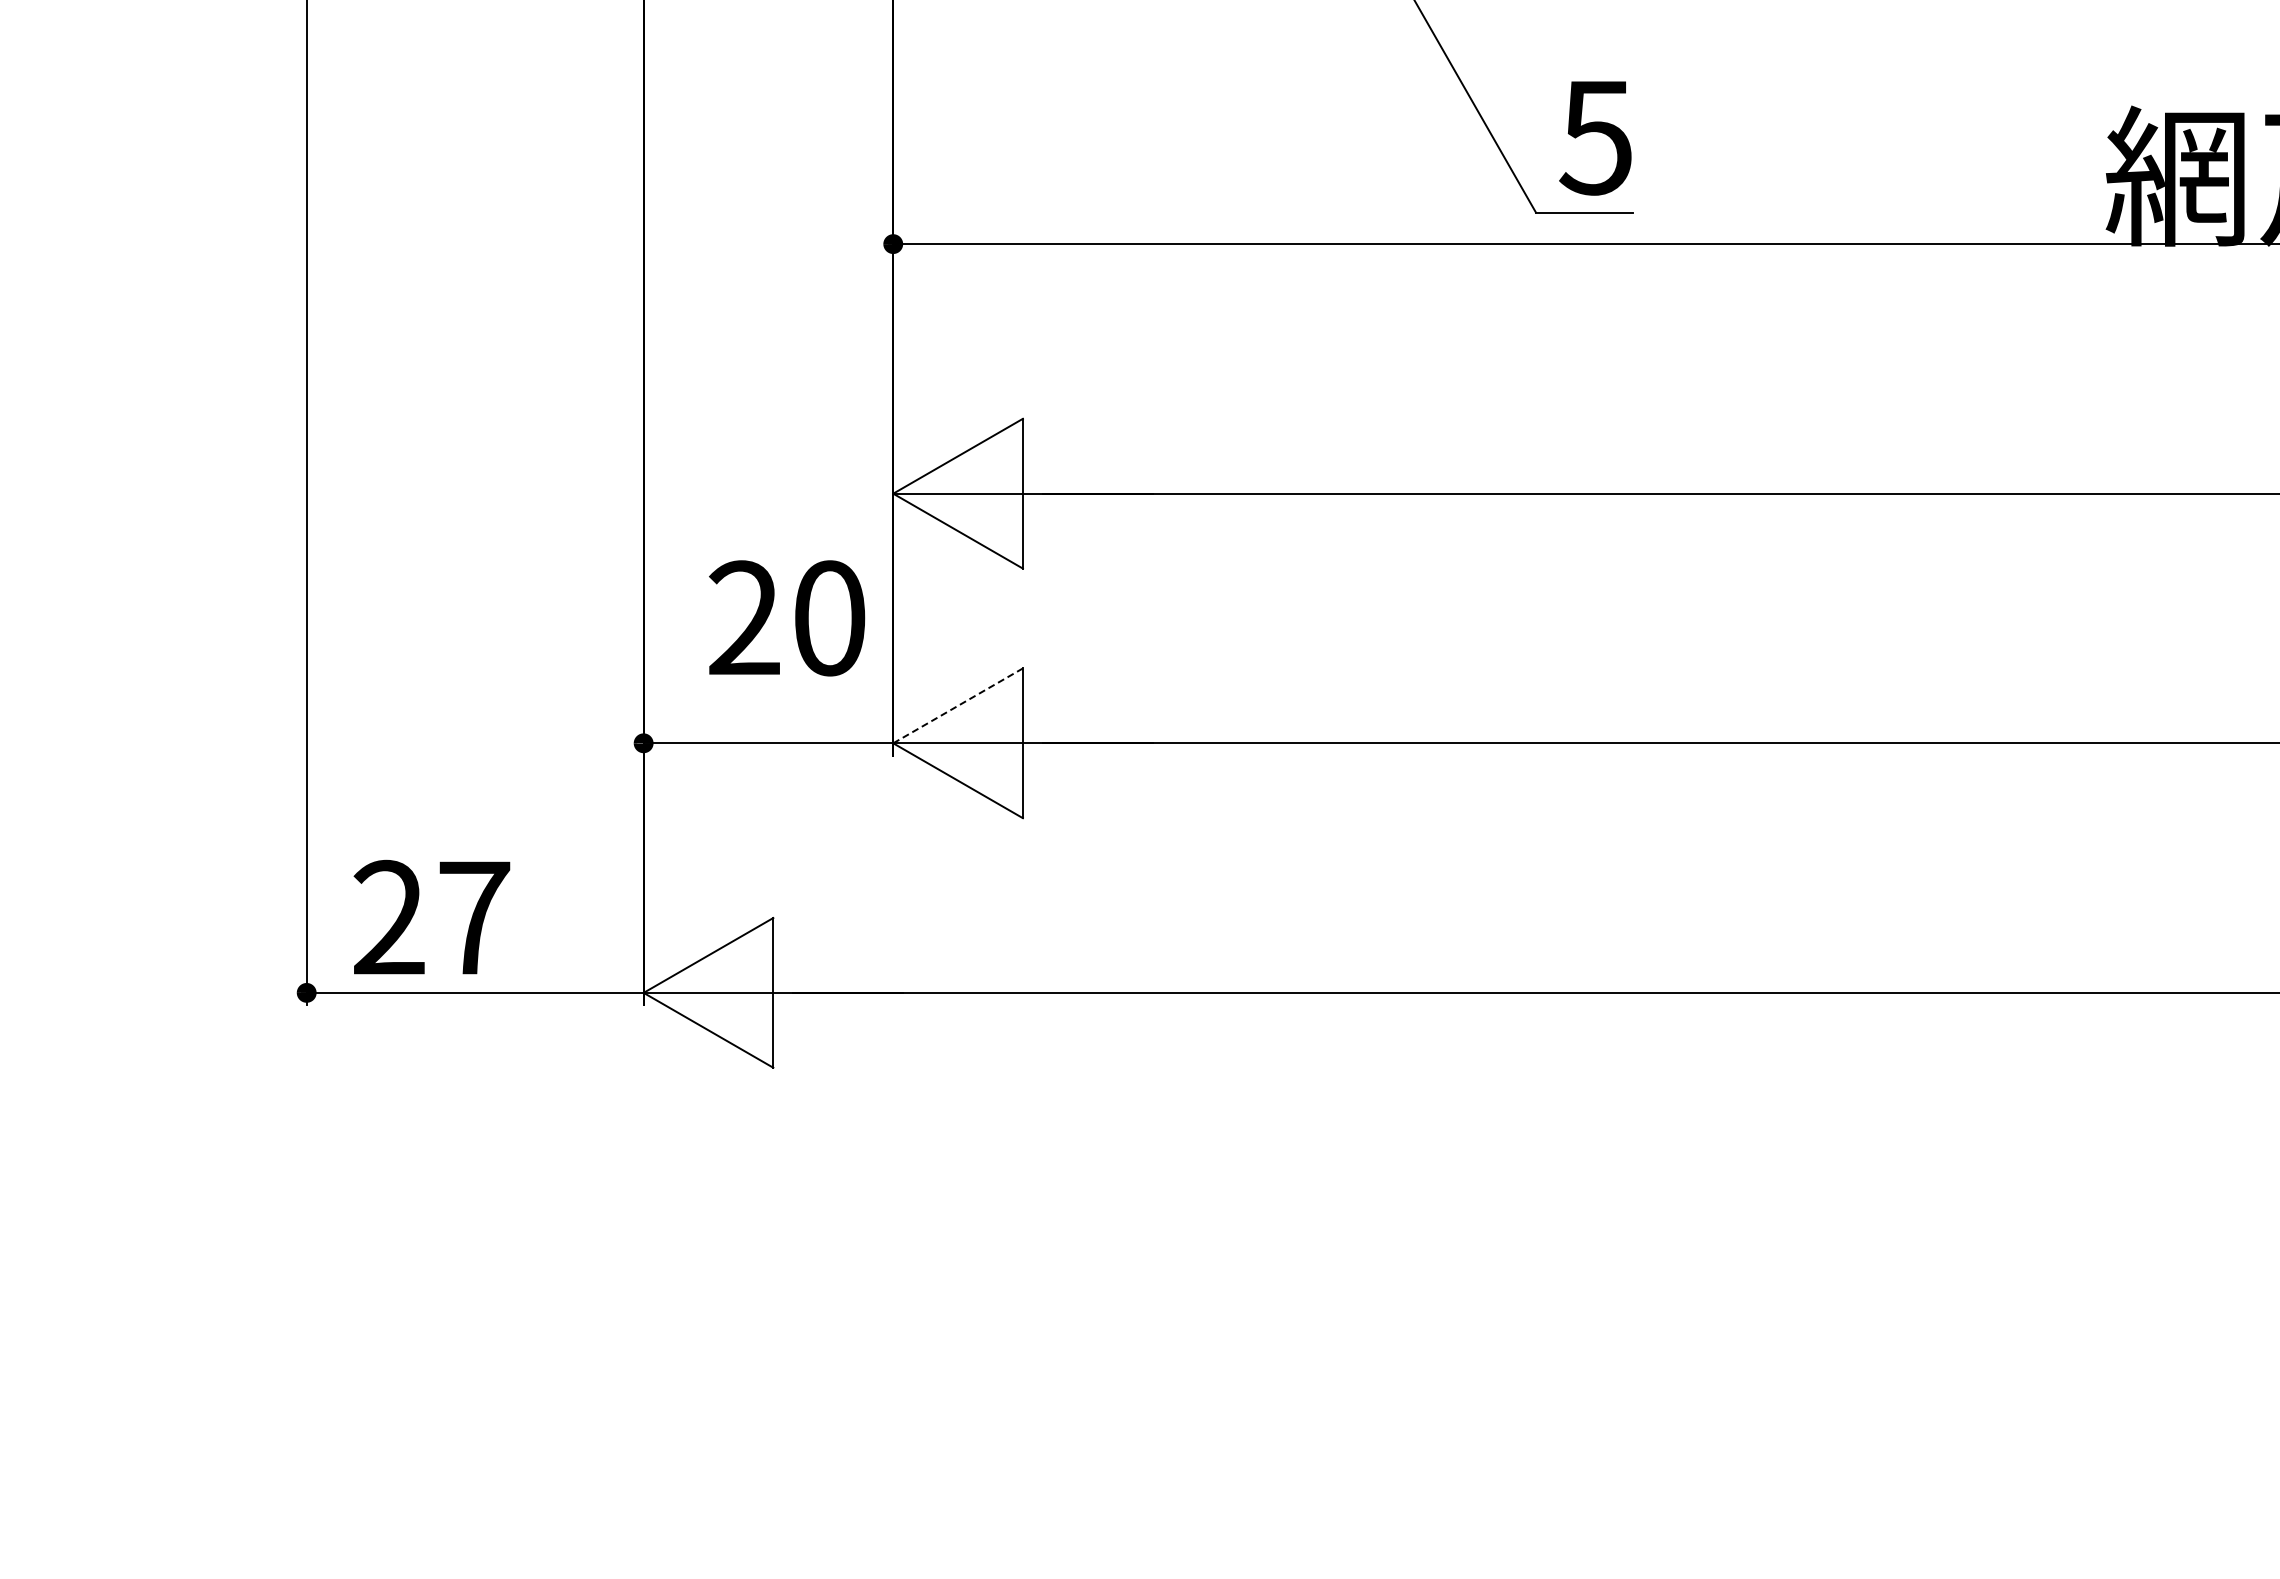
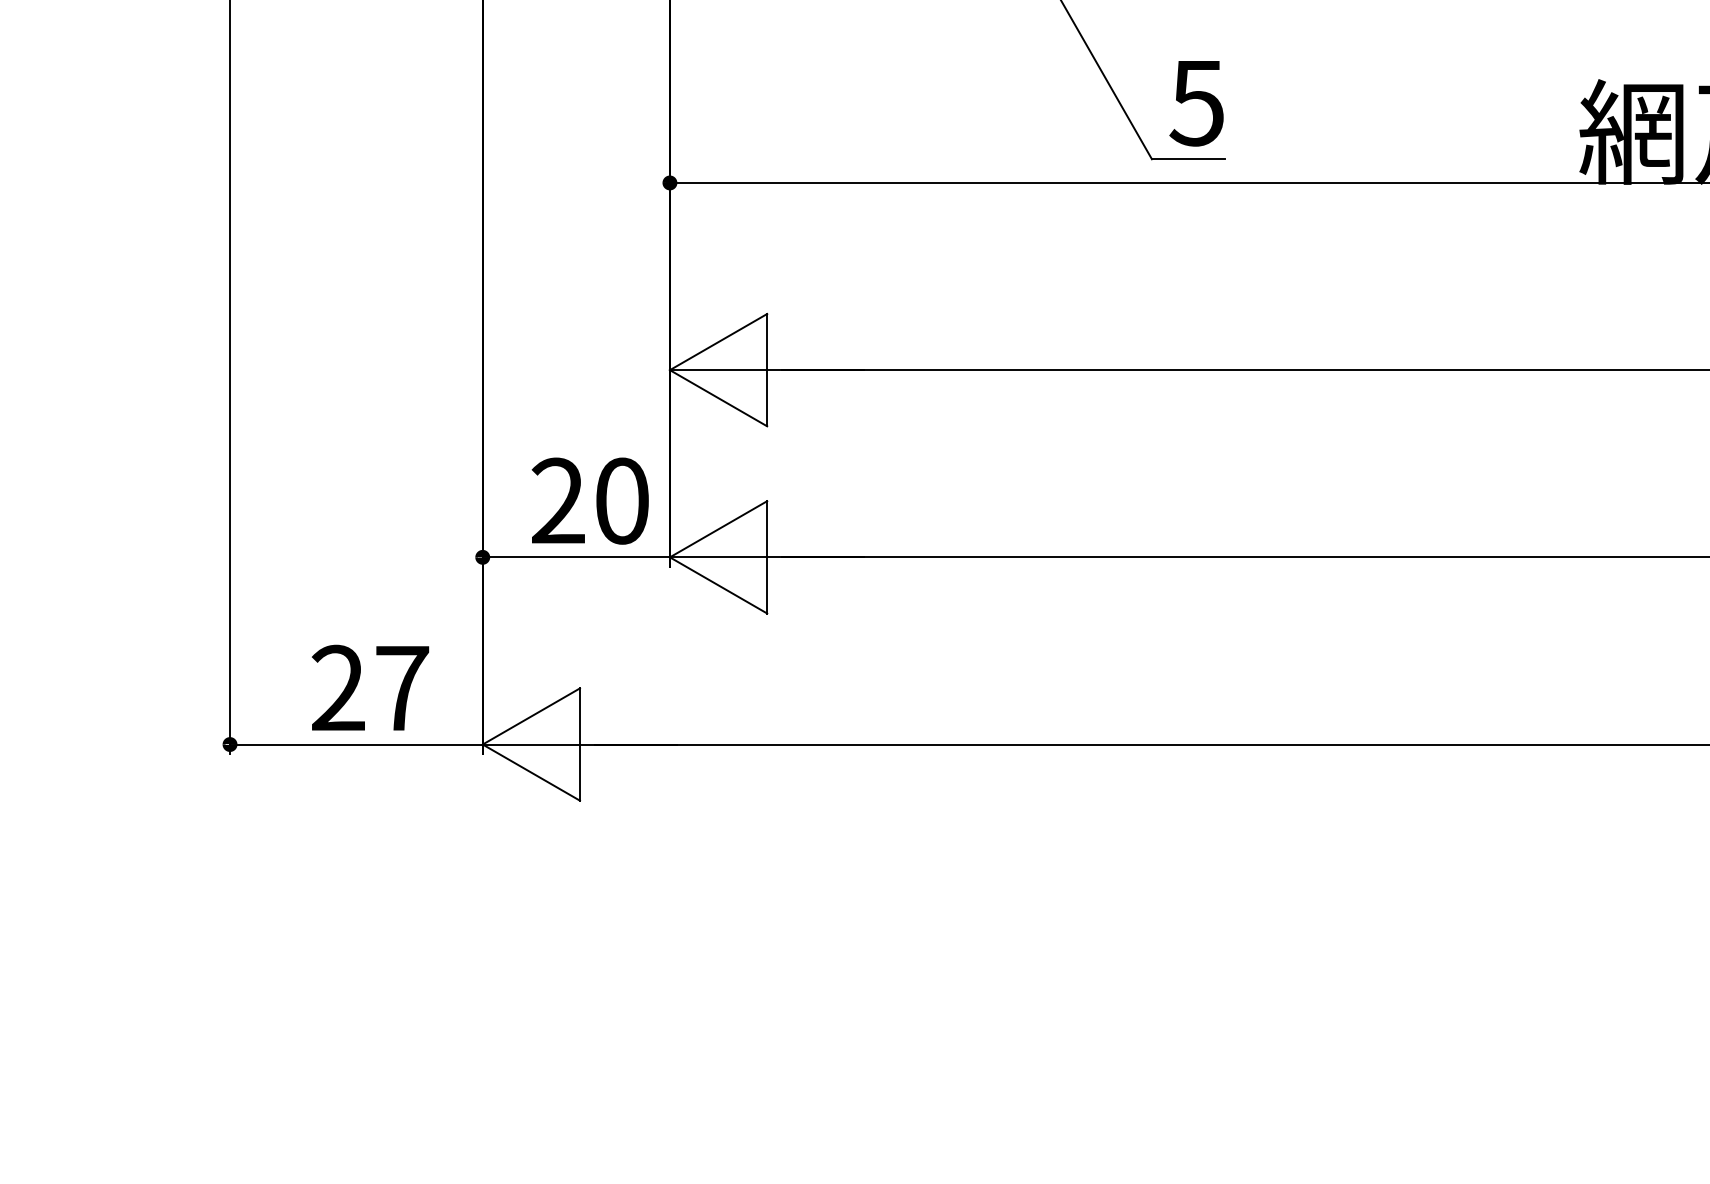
text: (787, 618) -> (590, 501), moved
line: (958, 705) -> (718, 529), dashed -> solid
text: (431, 916) -> (370, 687), moved

